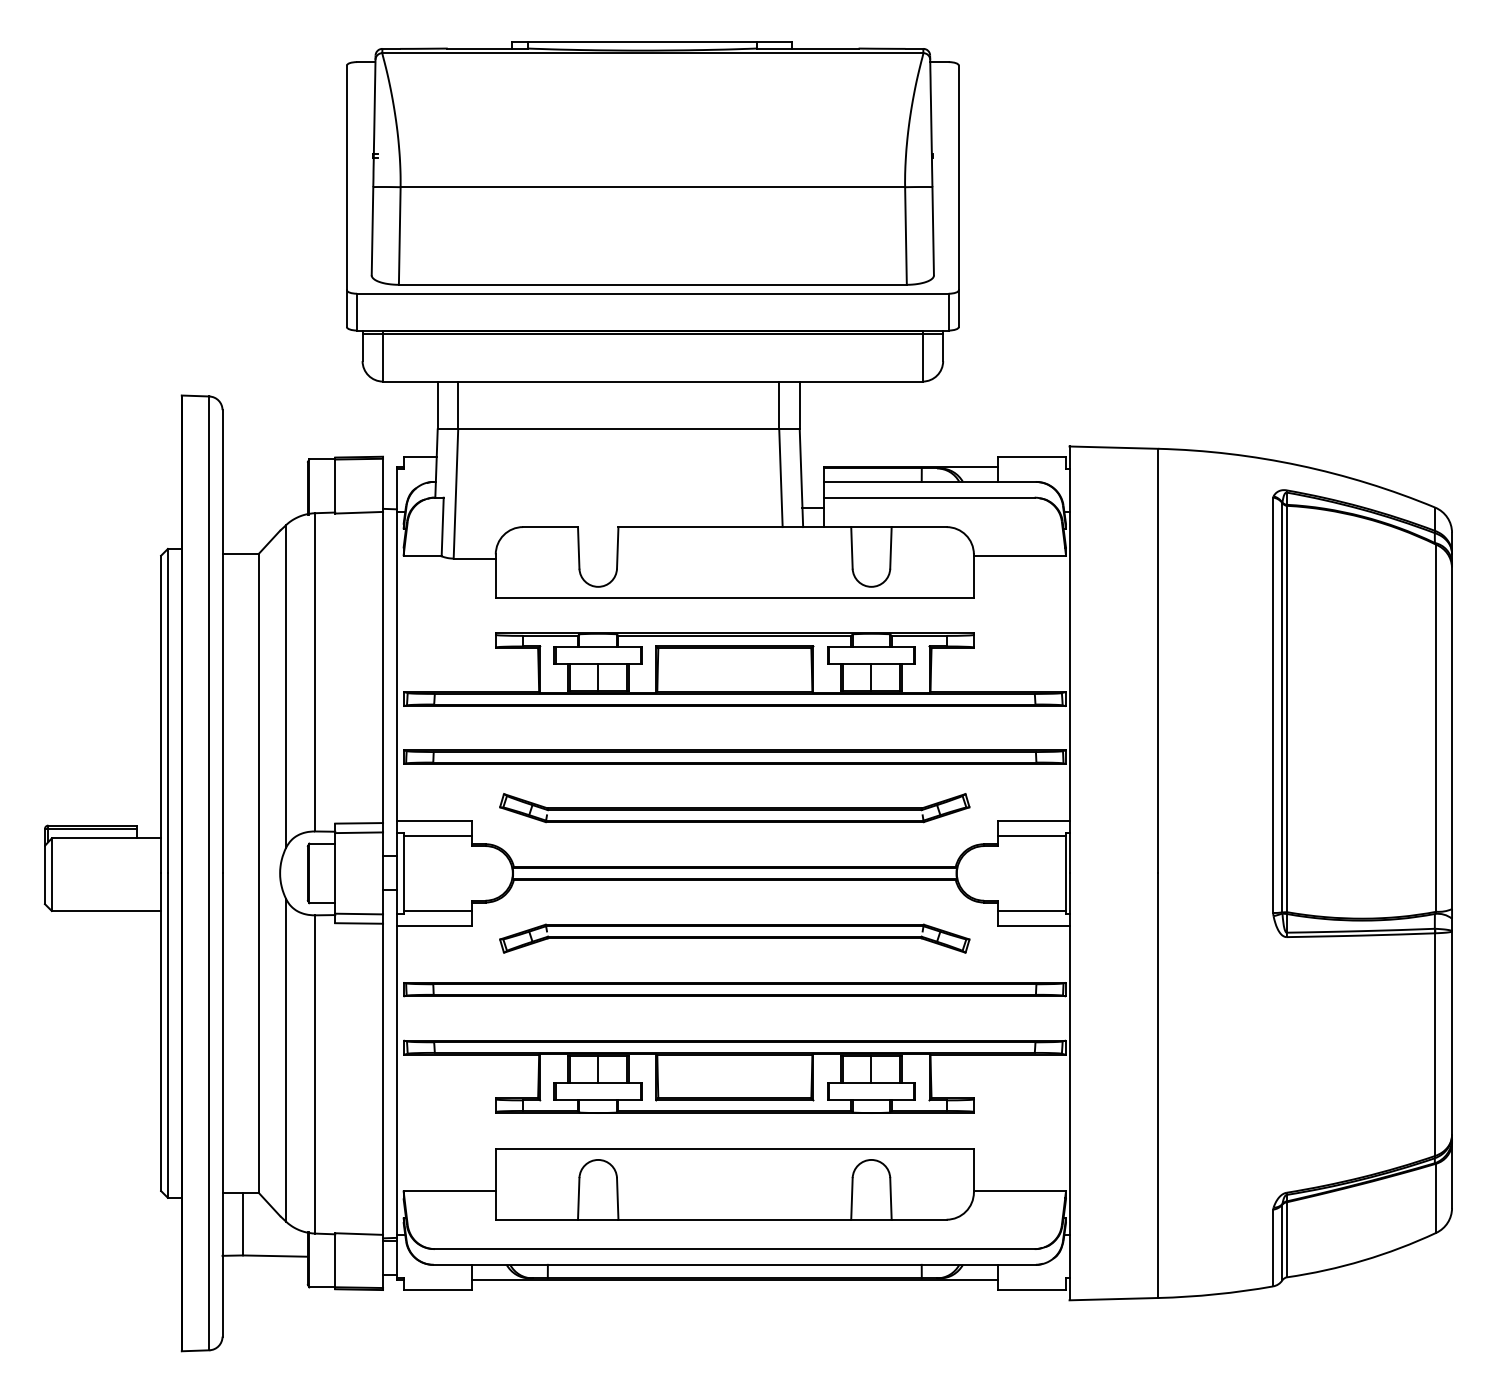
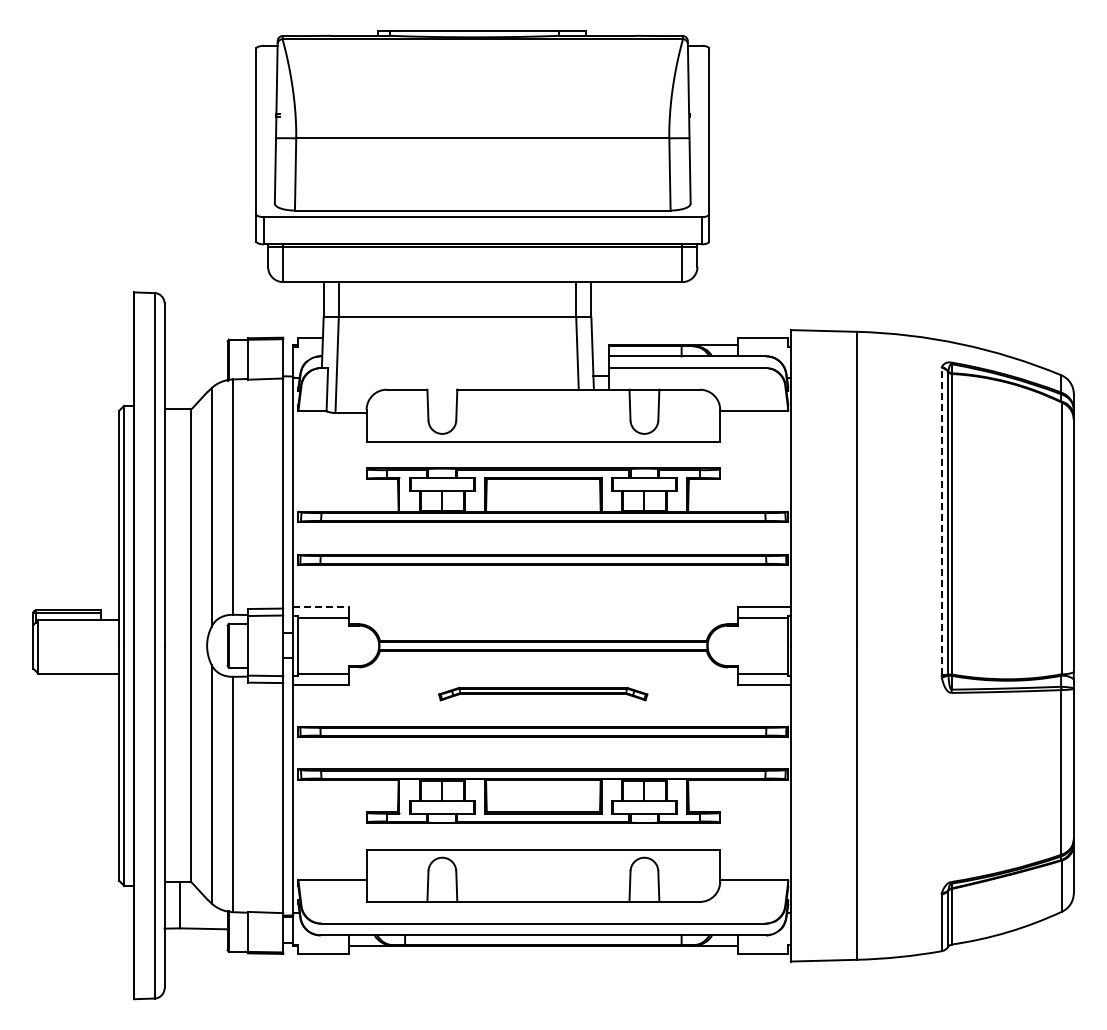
line: (1273, 705) -> (941, 521), solid -> dashed
part: (733, 808) -> (542, 597), removed
line: (434, 821) -> (321, 607), solid -> dashed
part: (733, 937) -> (542, 693), size x0.6

